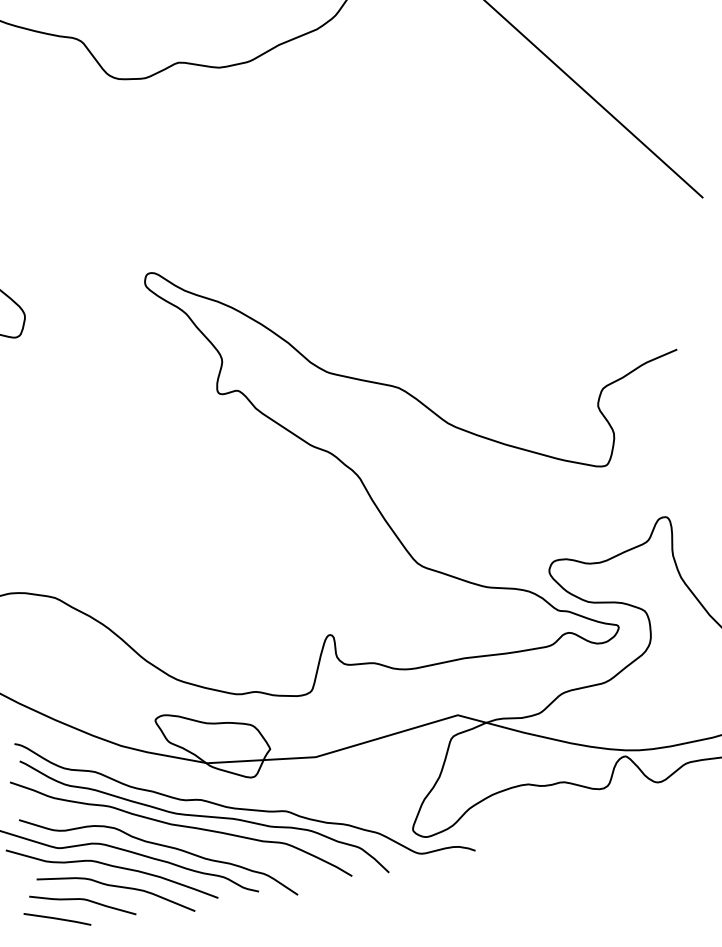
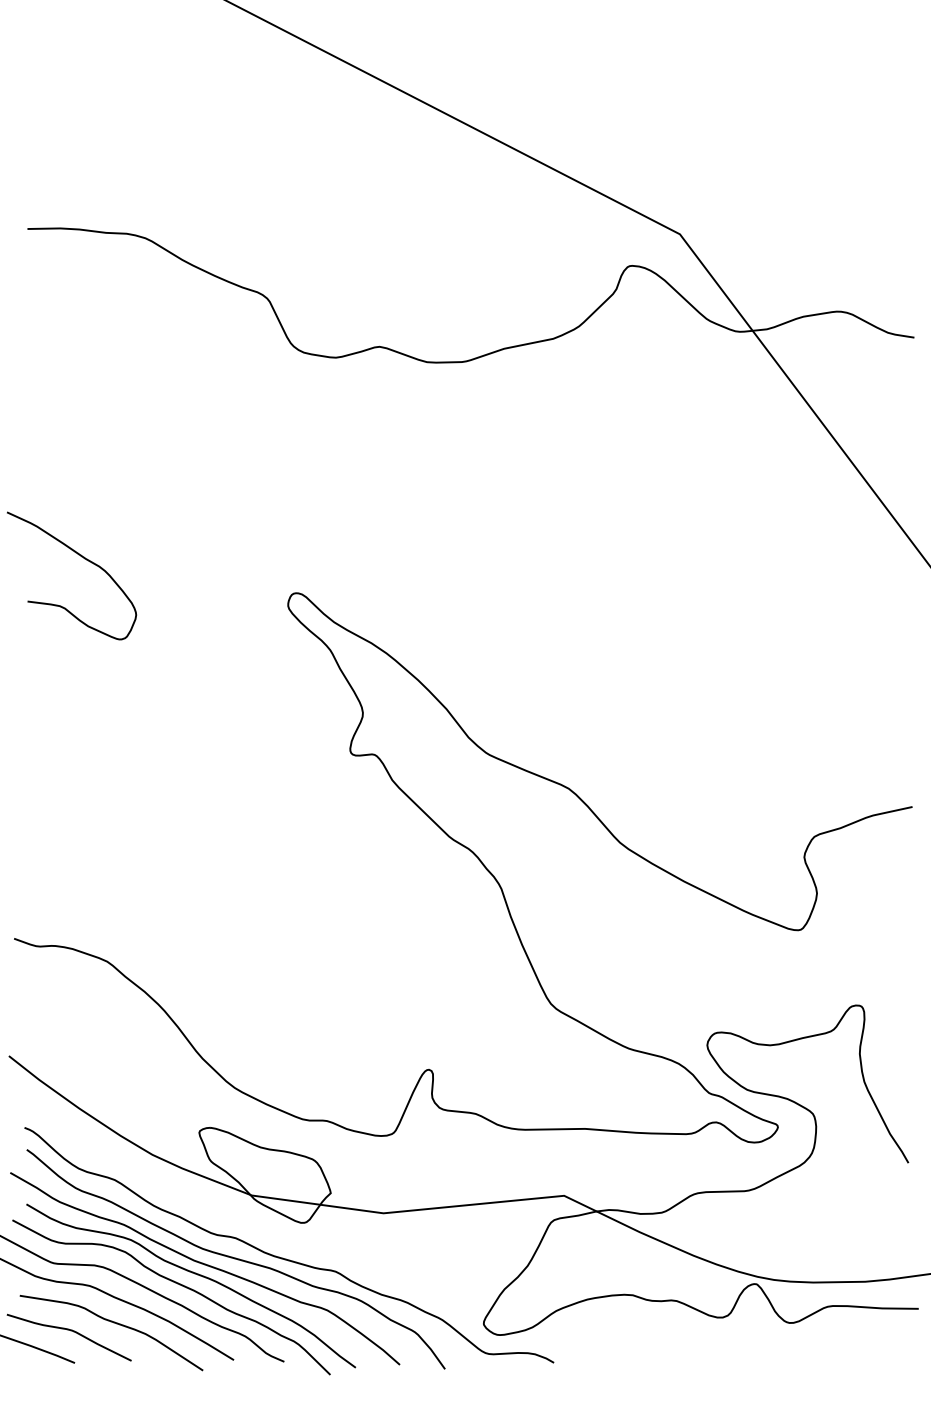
curve: (173, 835) -> (194, 1274), added

